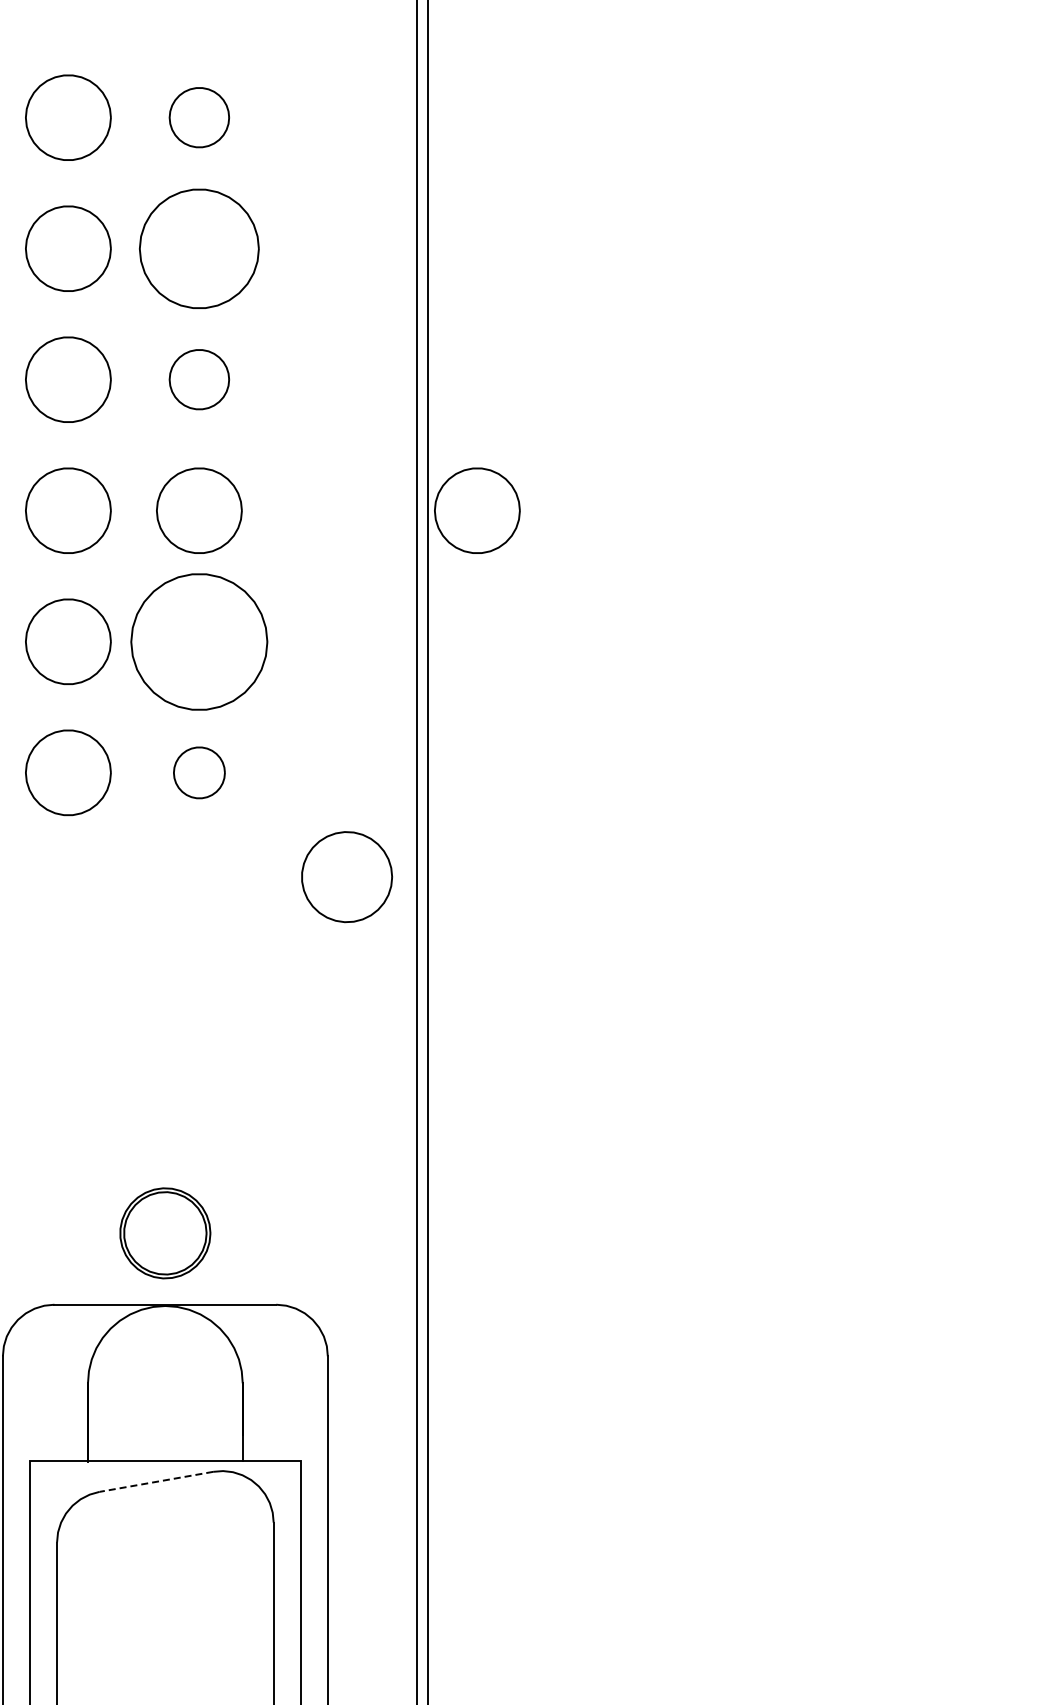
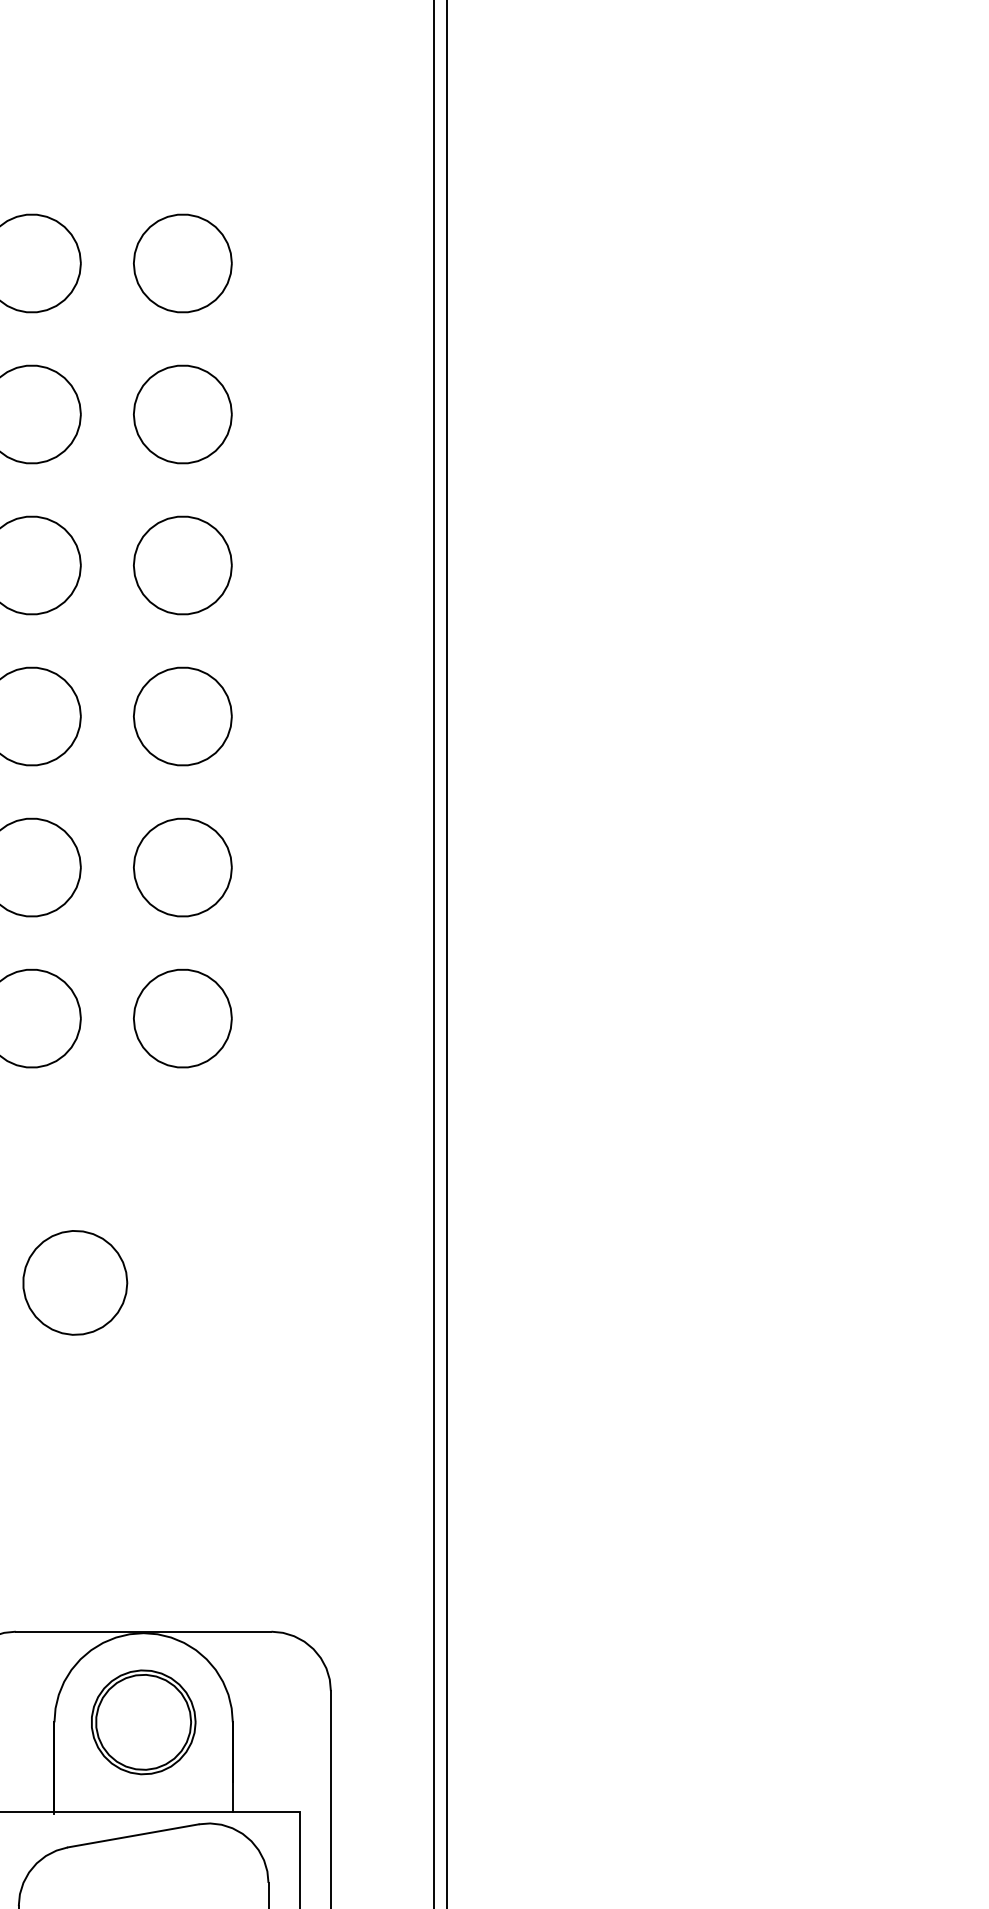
part: (199, 117) -> (182, 263), size x1.43
part: (199, 248) -> (182, 414), size x0.71
part: (199, 379) -> (182, 565), size x1.43
part: (477, 510) -> (503, 716), removed
part: (199, 641) -> (182, 867), size x0.62
part: (199, 772) -> (182, 1018), size x1.67
part: (346, 877) -> (74, 1283), moved
part: (165, 1233) -> (143, 1722), moved
line: (156, 1481) -> (133, 1835), dashed -> solid

